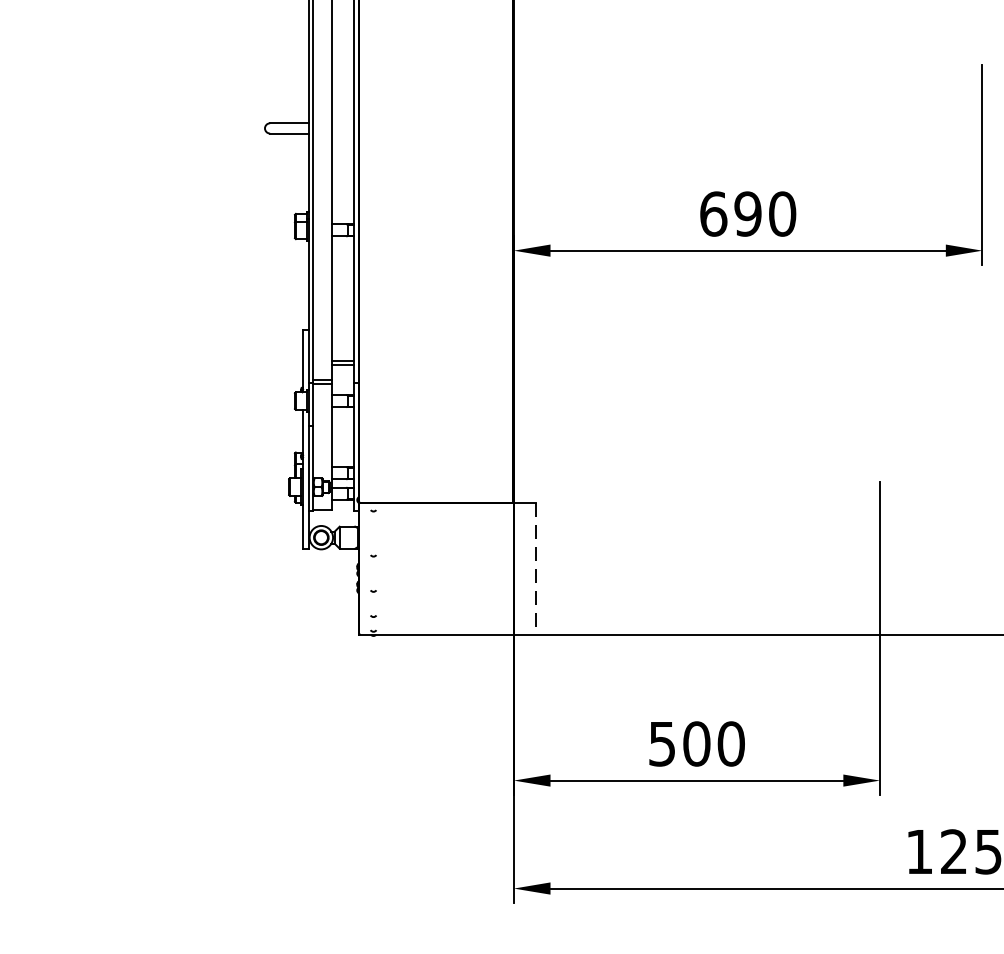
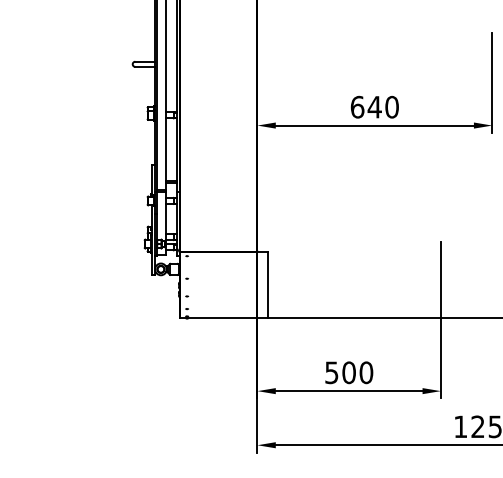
text: (747, 212) -> (374, 106), 690 -> 640
line: (535, 569) -> (268, 285), dashed -> solid

